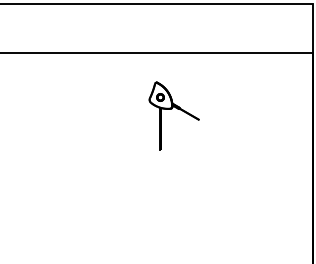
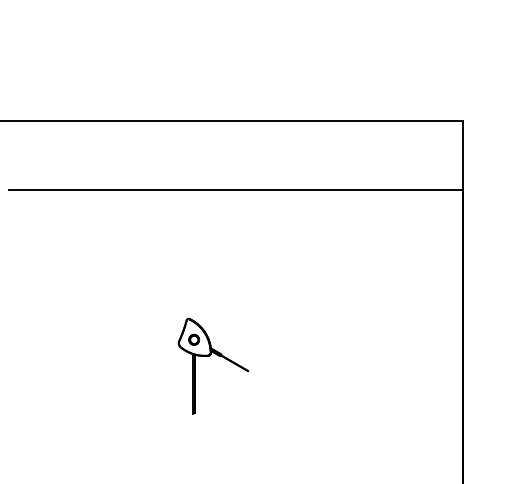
part: (172, 109) -> (210, 356), moved

